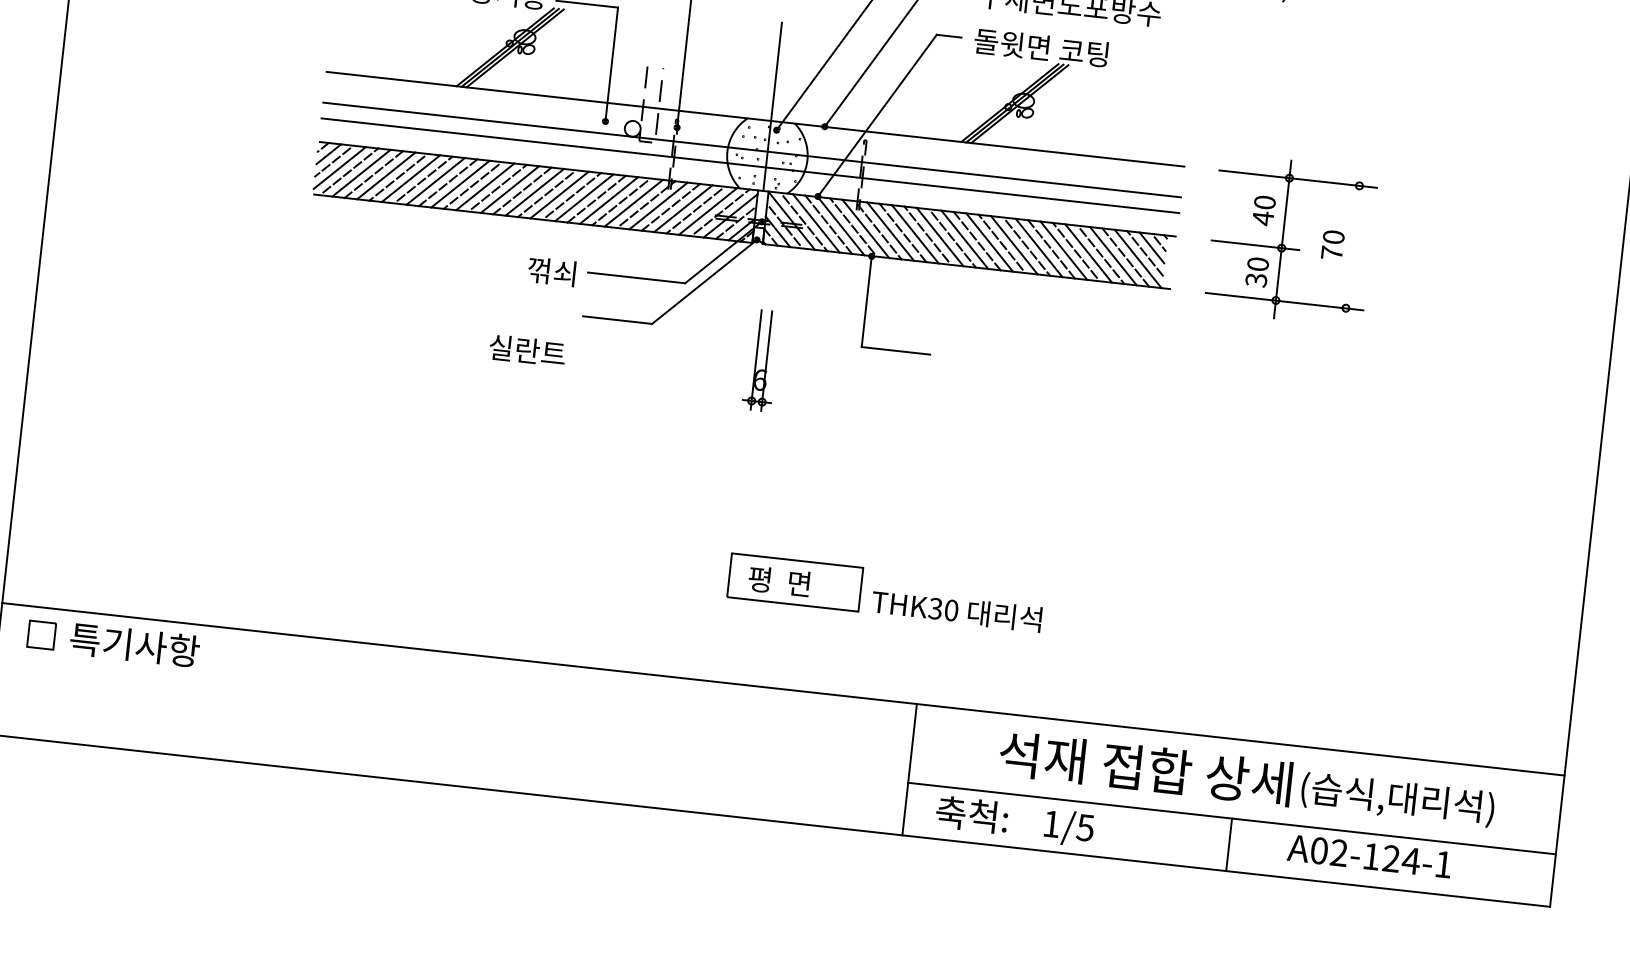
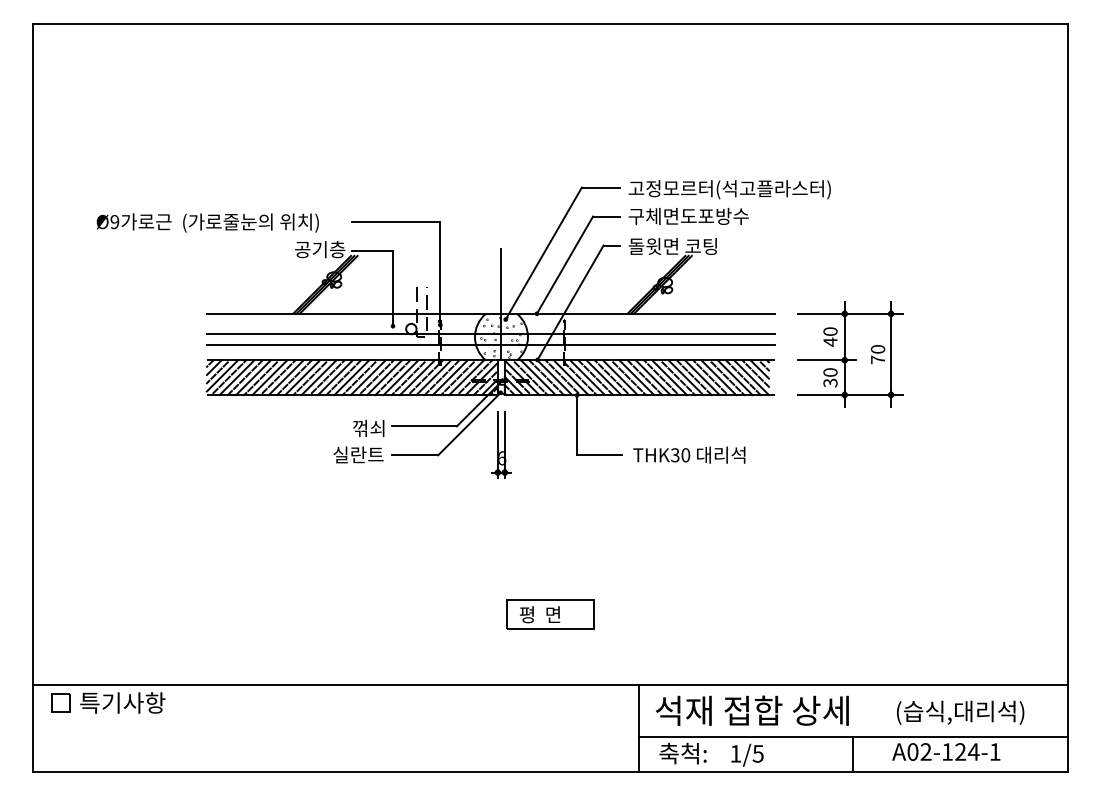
line: (1353, 247) -> (891, 354), added
text: (527, 350) -> (358, 454), moved
part: (761, 359) -> (501, 444), moved
text: (957, 609) -> (689, 454), moved
text: (1145, 768) -> (752, 710), moved

